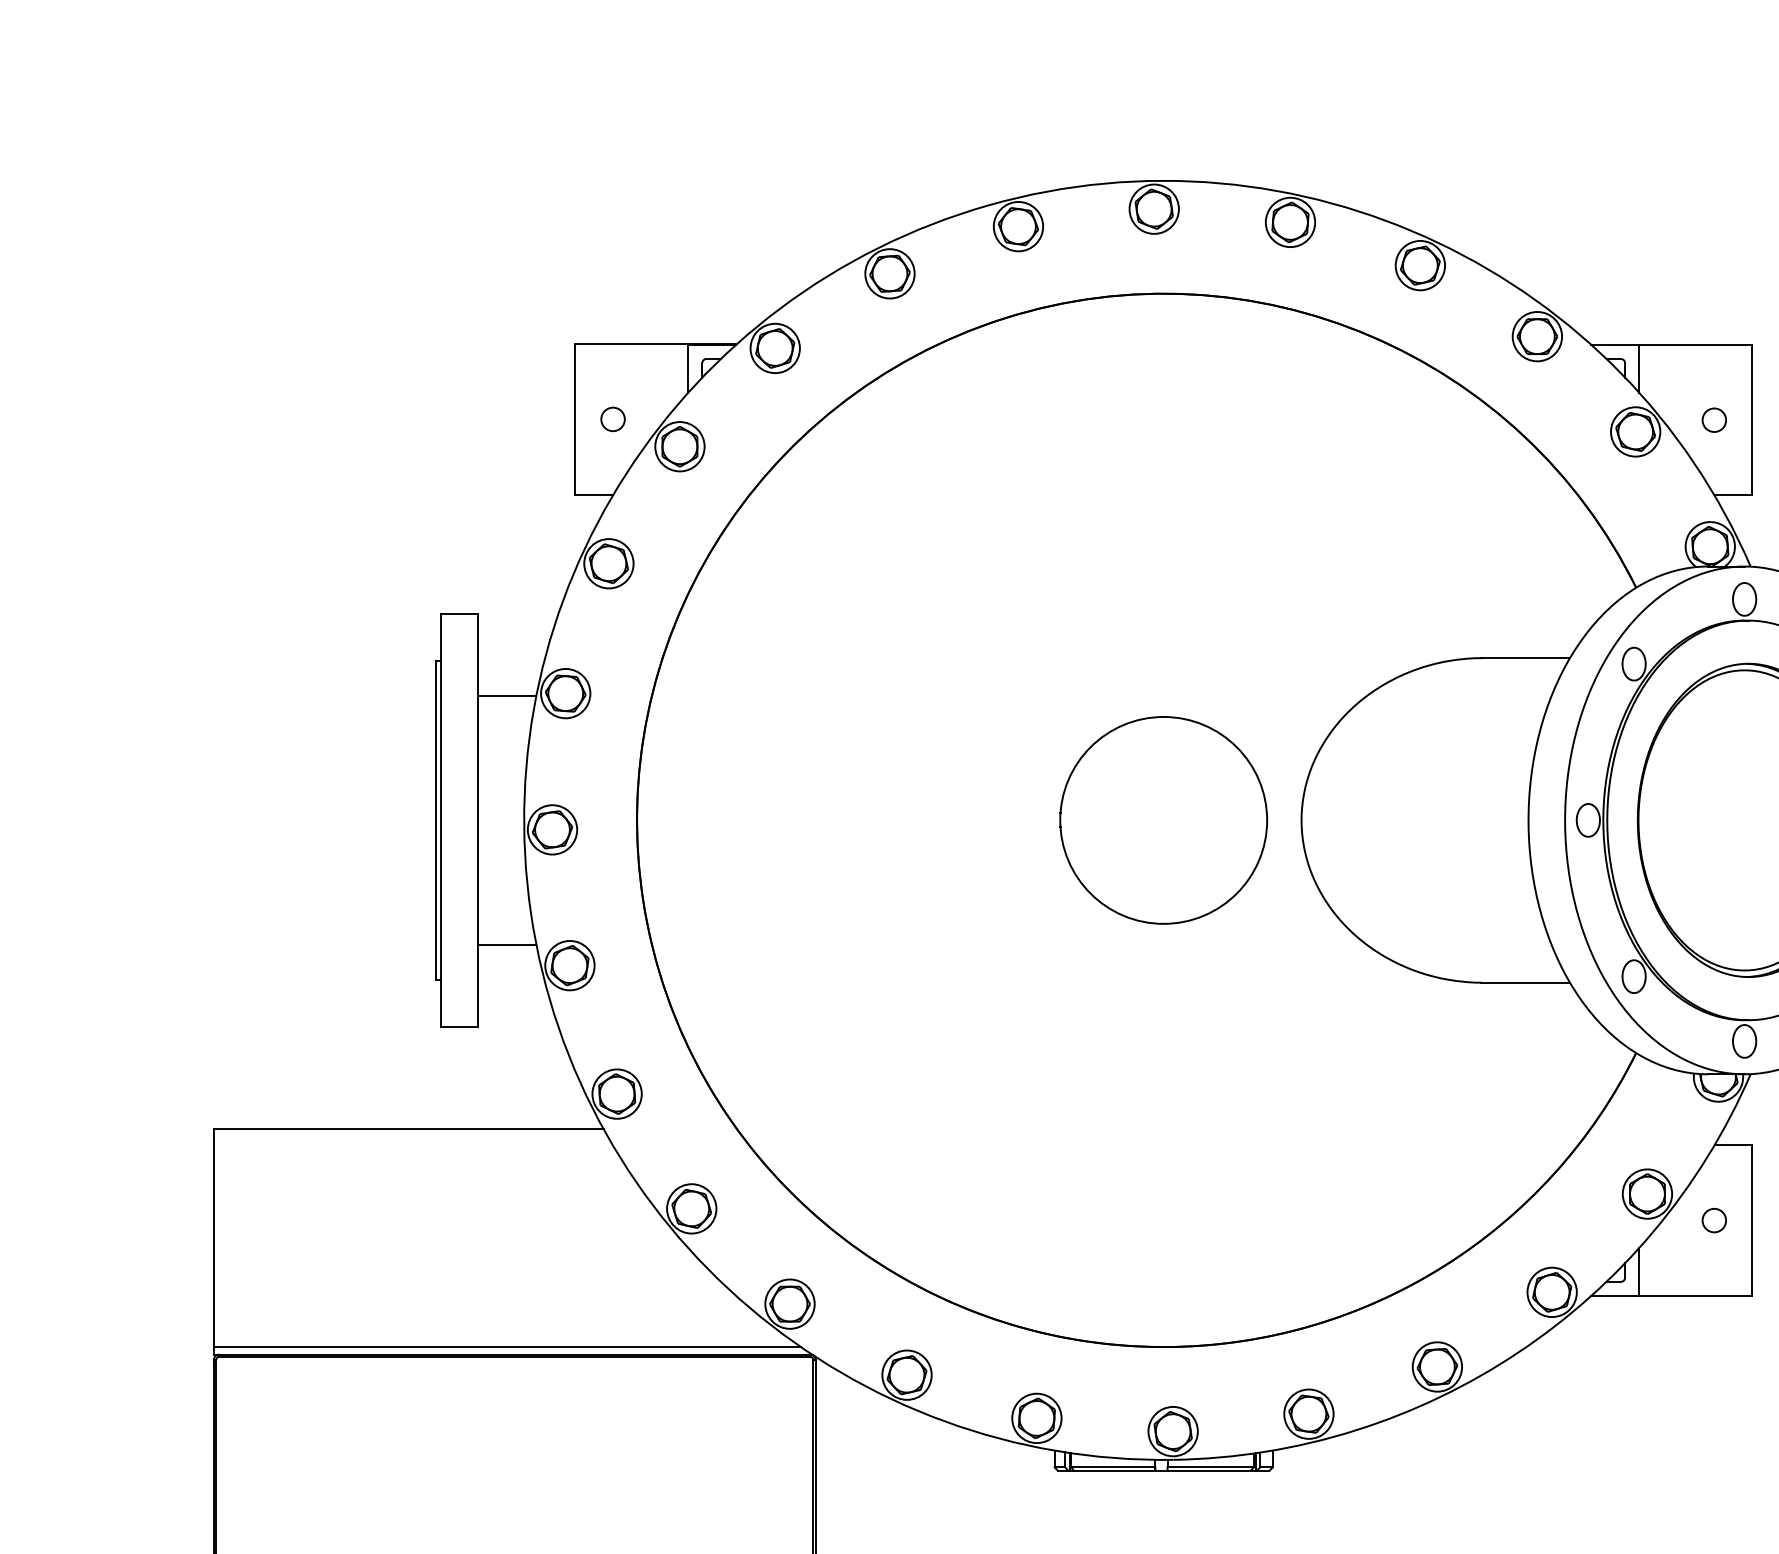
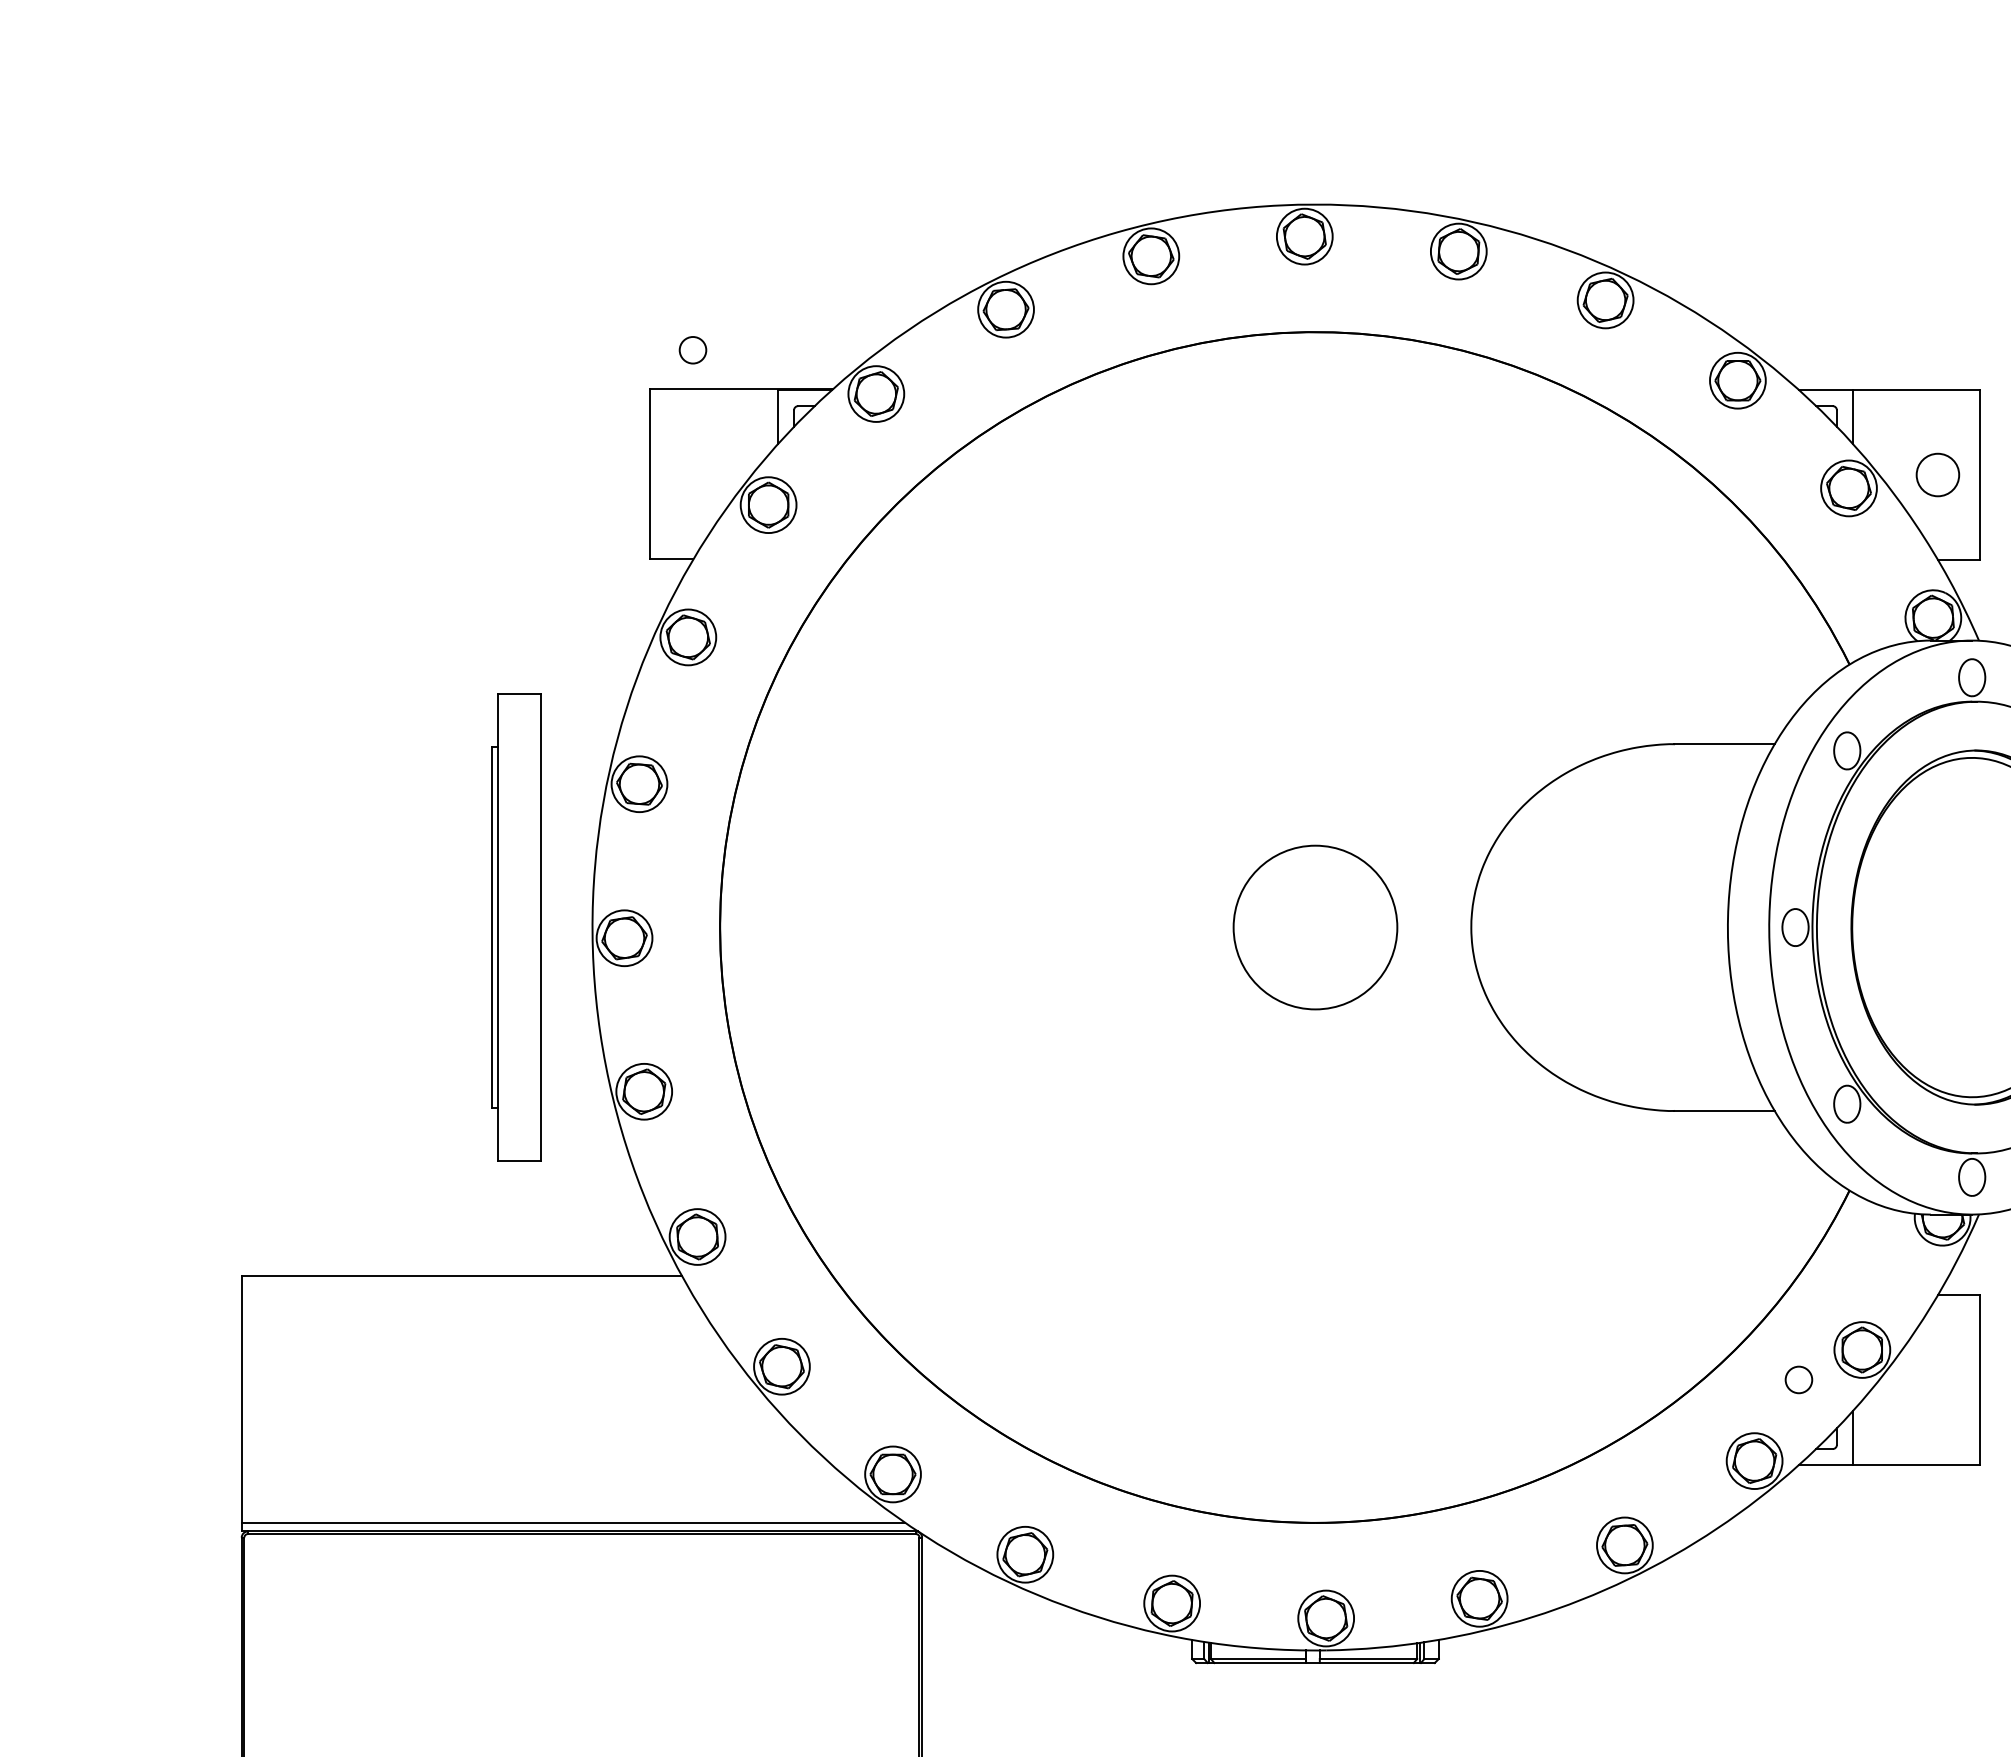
circle: (612, 419) -> (692, 350), moved
circle: (1713, 420) -> (1937, 475), size x1.6
line: (507, 695) -> (573, 786), removed
part: (1163, 820) -> (1315, 927), size x0.7
line: (507, 945) -> (573, 1068), removed
circle: (1713, 1220) -> (1798, 1379), moved

